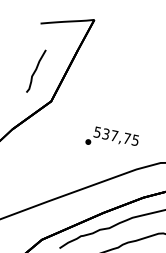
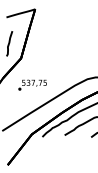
text: (112, 138) -> (32, 84), moved

